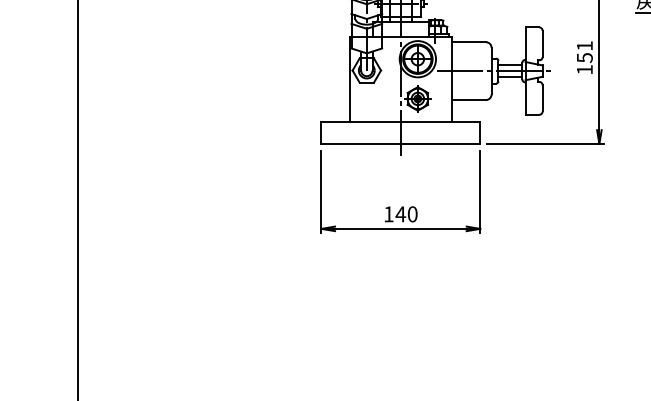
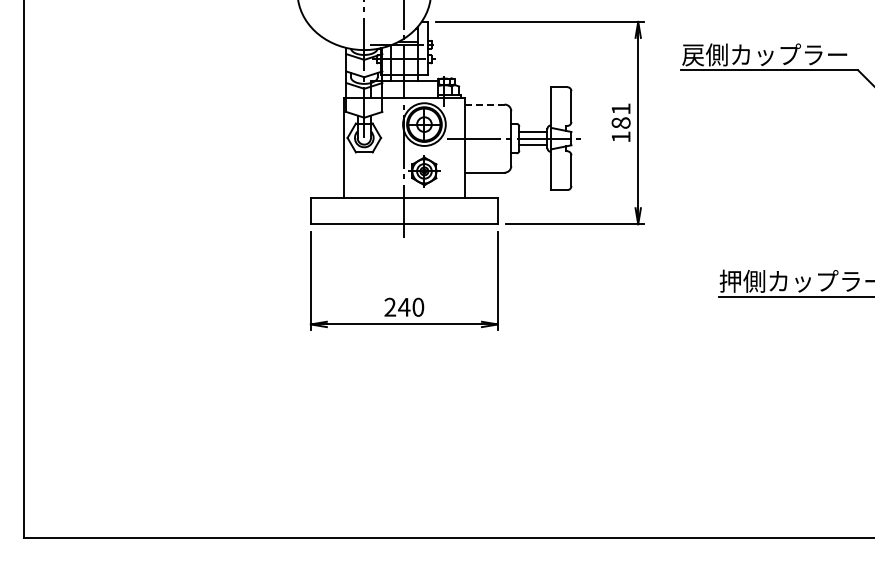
line: (469, 42) -> (485, 104), solid -> dashed
text: (584, 58) -> (620, 123), 151 -> 181
text: (389, 213) -> (390, 306), 140 -> 240

